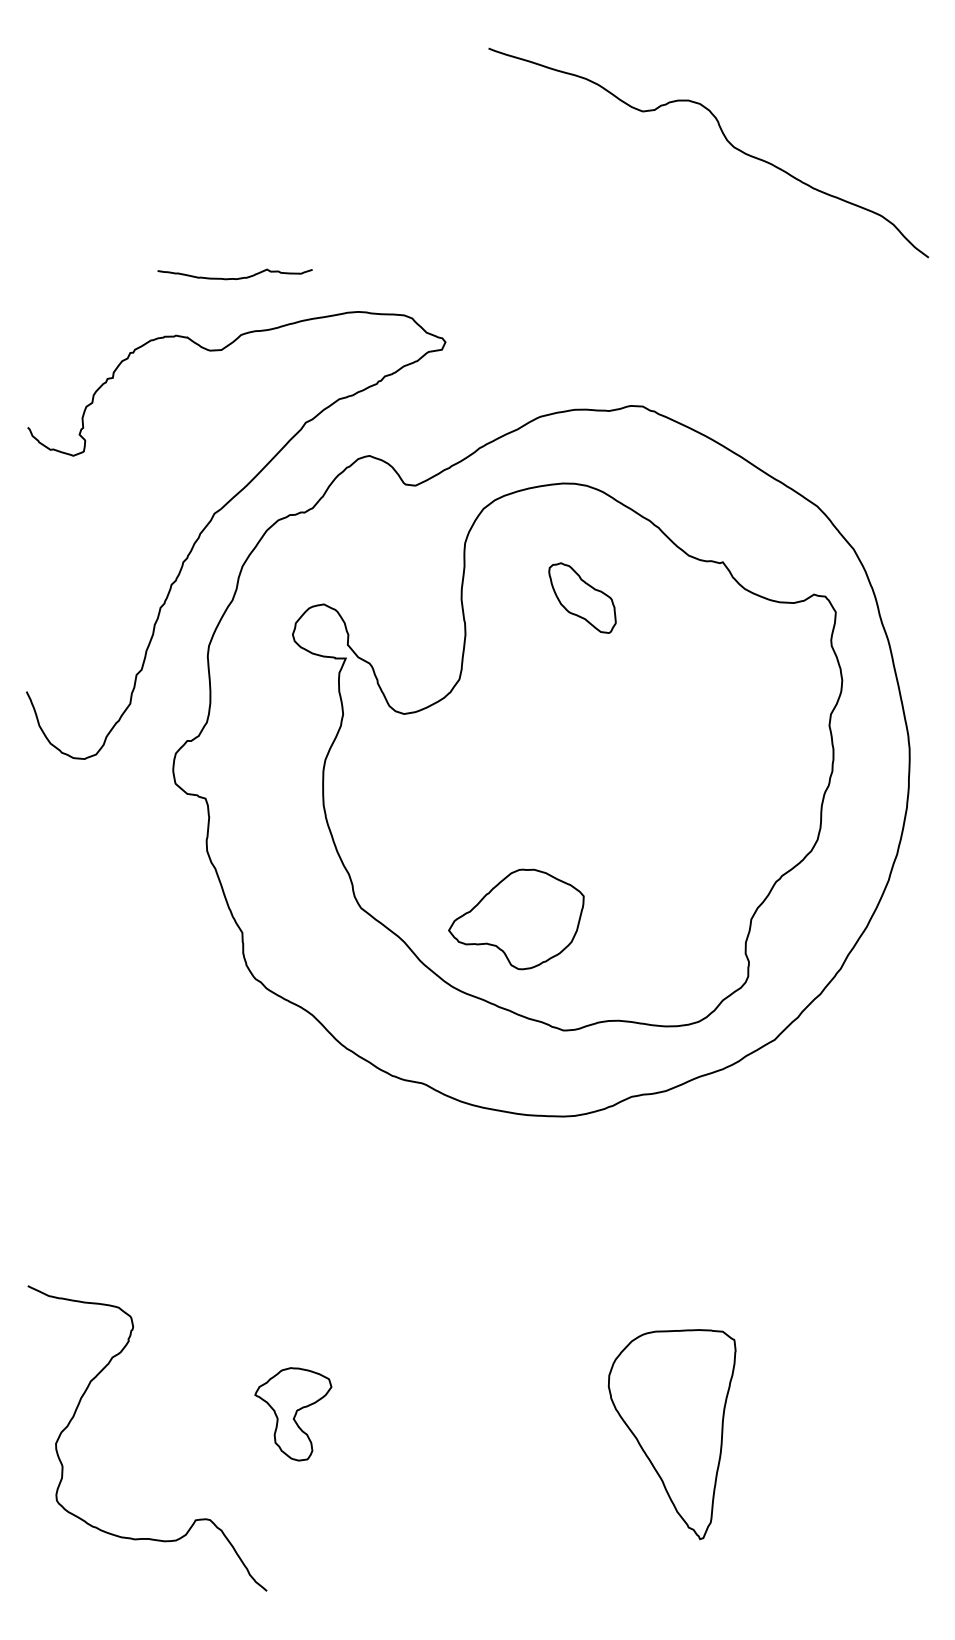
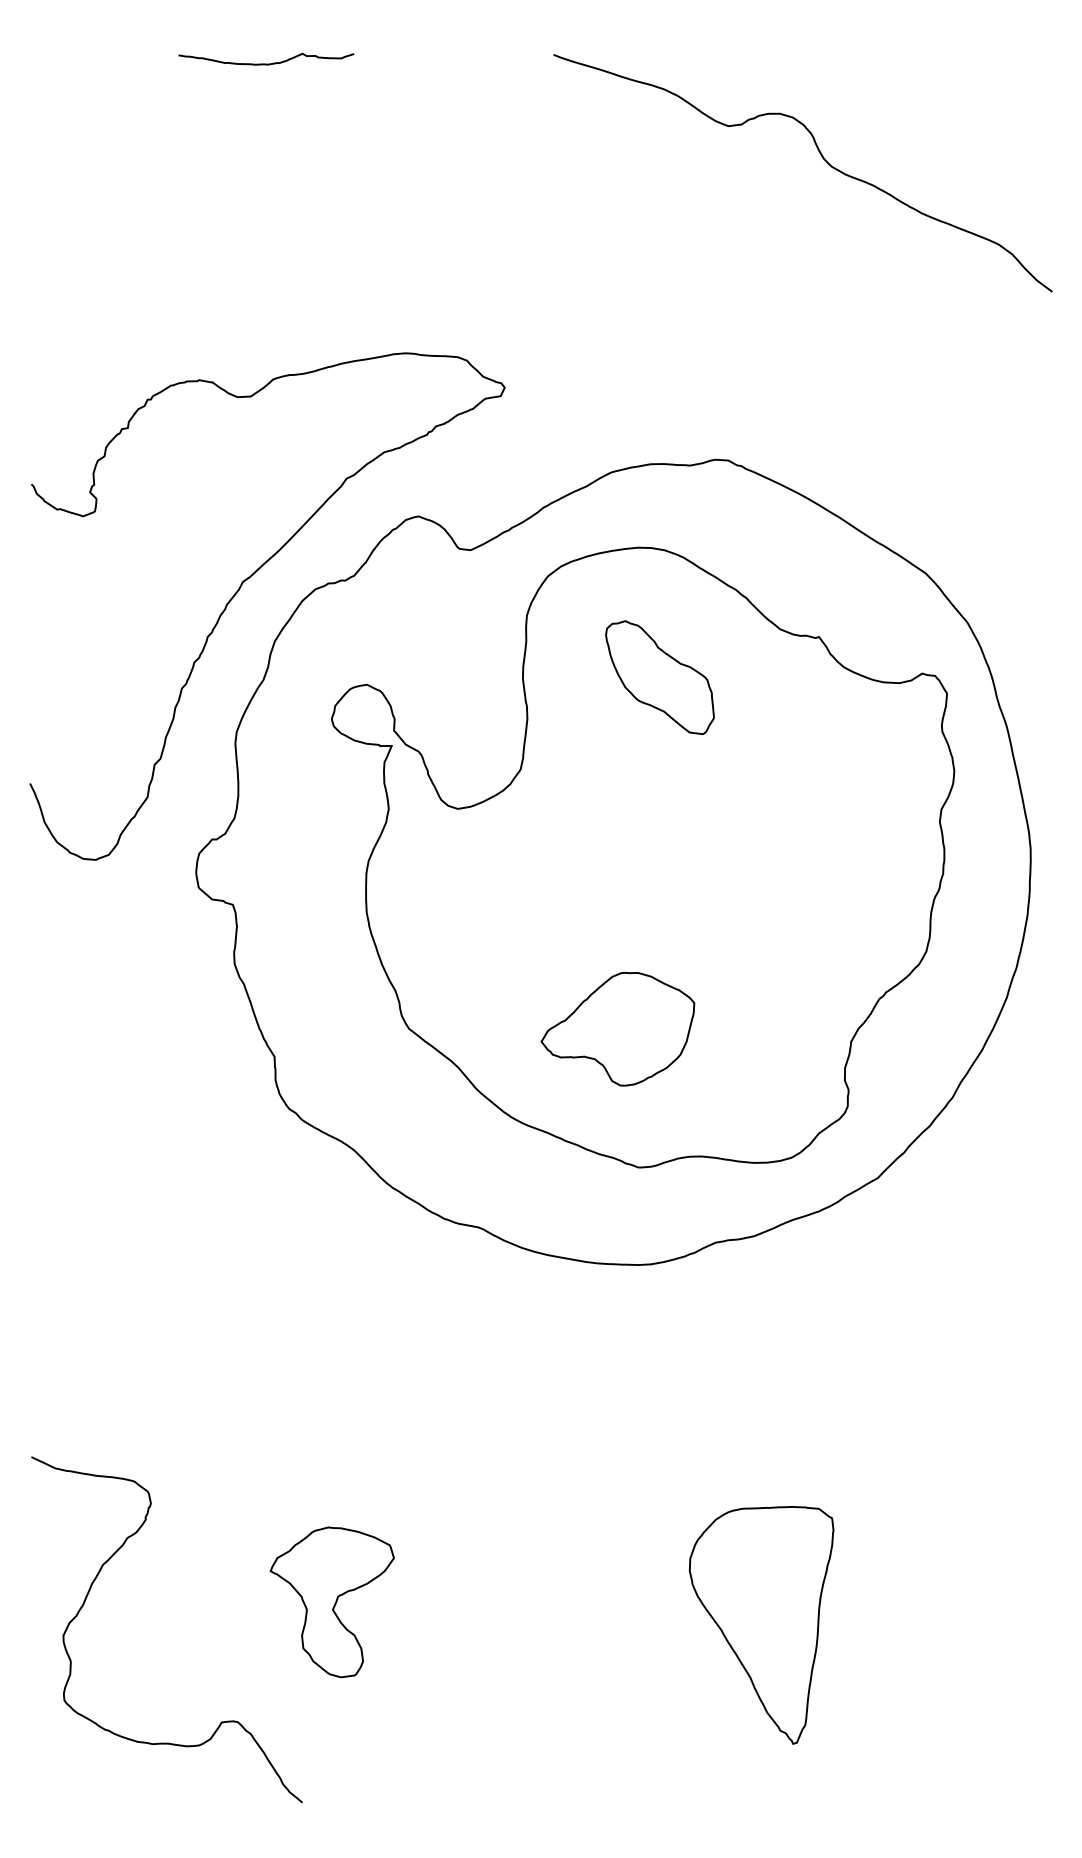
curve: (234, 278) -> (265, 63), moved
part: (582, 597) -> (659, 676), size x1.43
part: (516, 919) -> (618, 1029), moved
part: (293, 1414) -> (332, 1602), size x1.43

